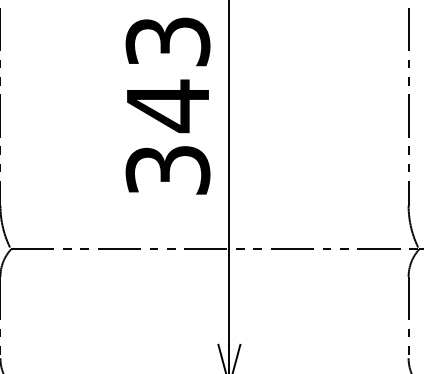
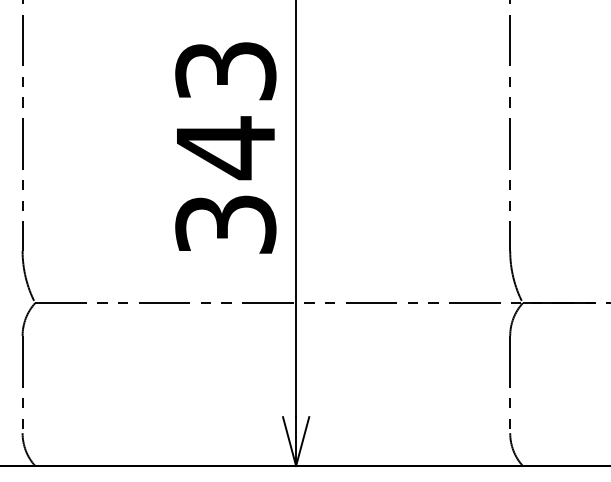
text: (167, 105) -> (225, 147), moved

